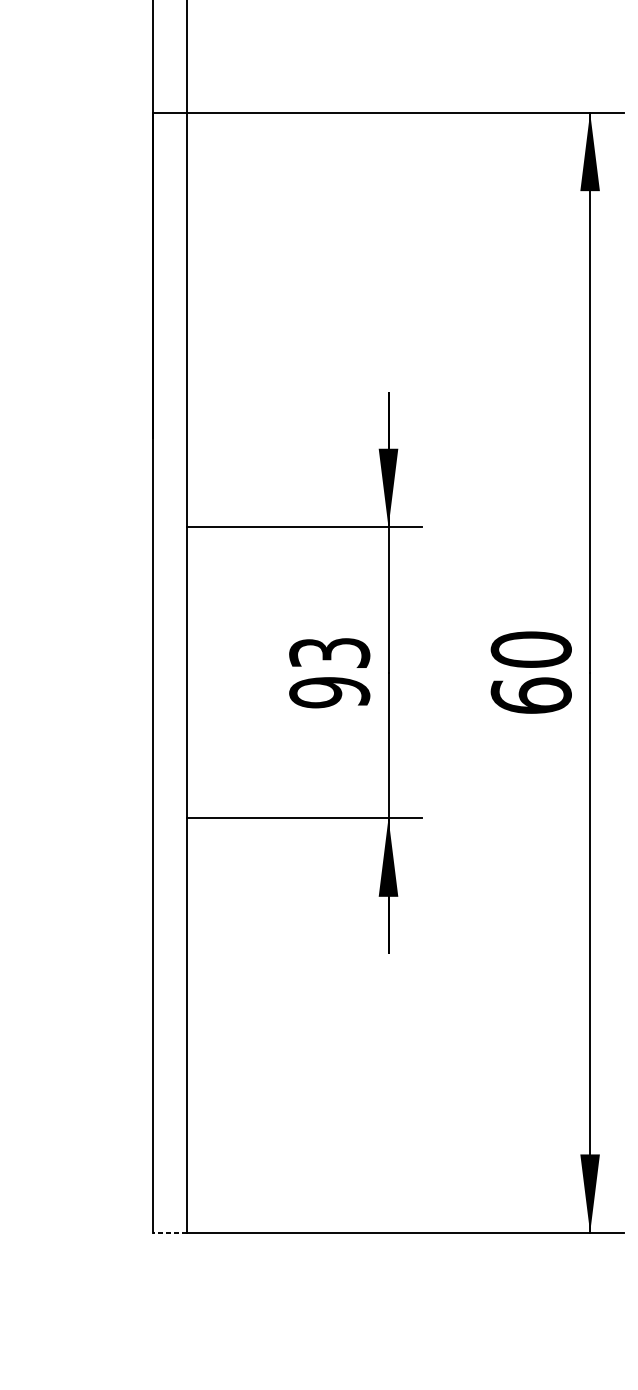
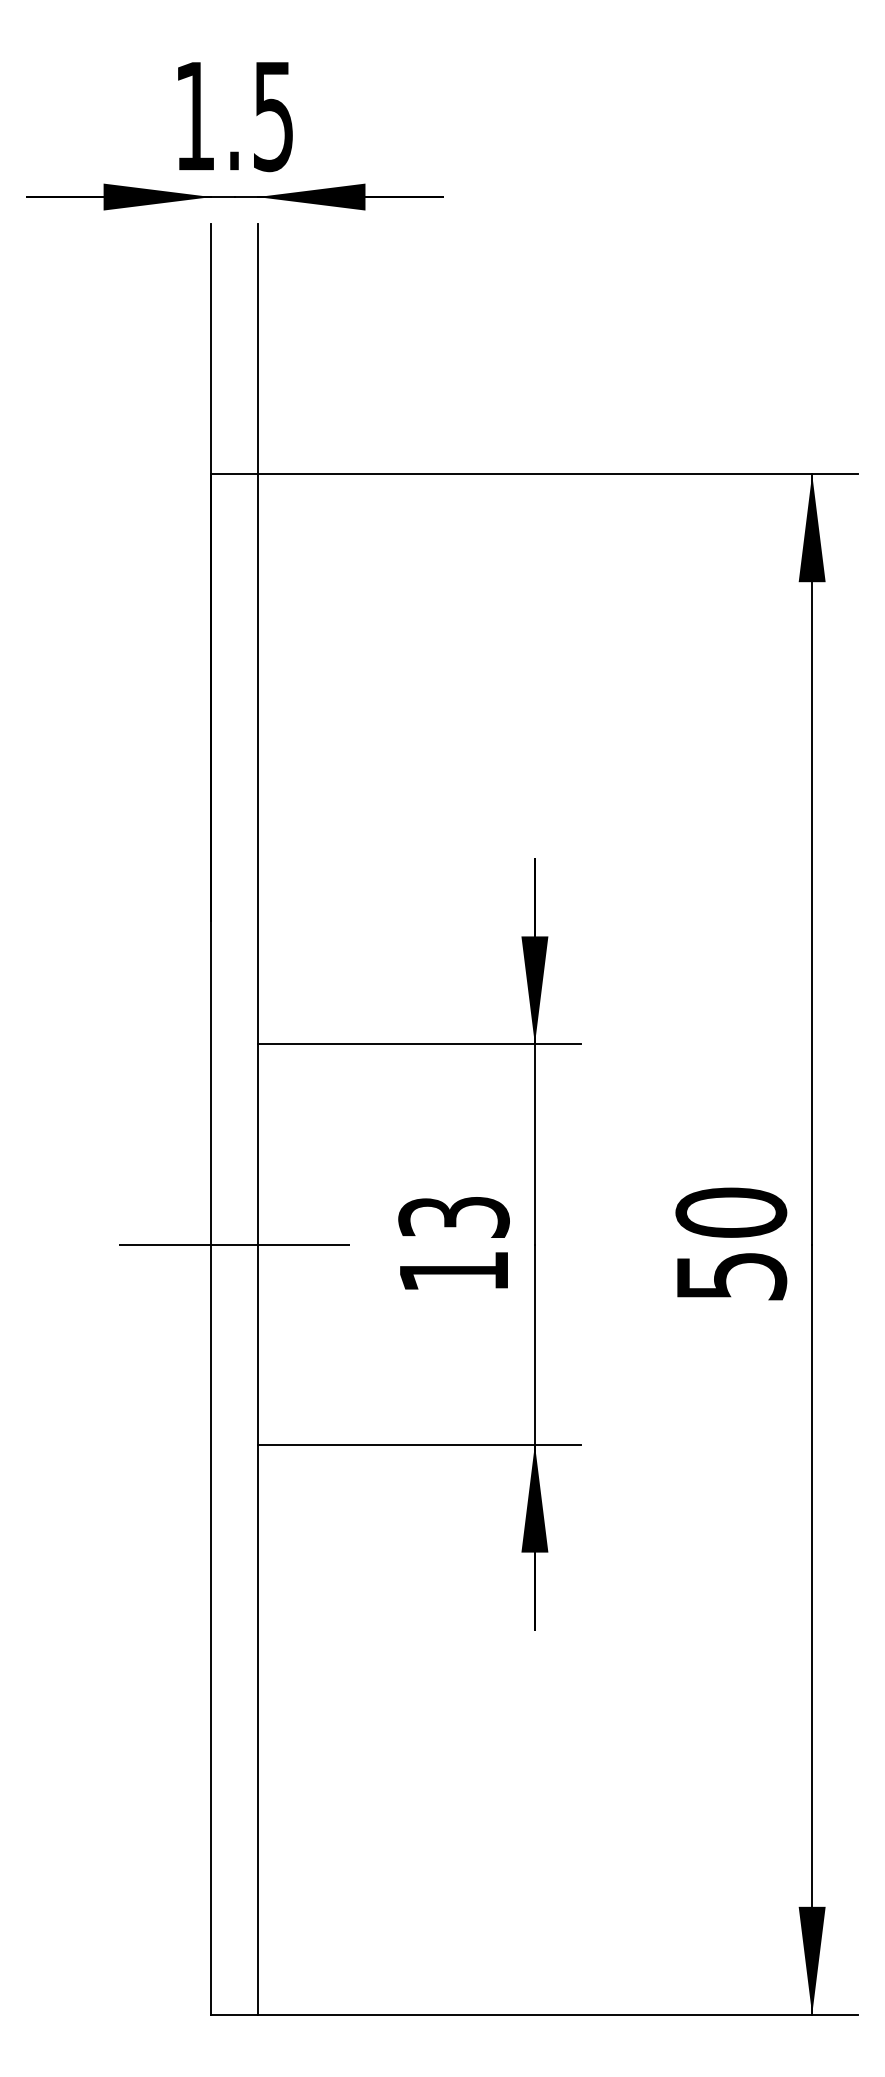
line: (170, 672) -> (234, 1244), added
text: (329, 692) -> (453, 1271), 93 -> 13
text: (531, 695) -> (731, 1275), 60 -> 50
line: (170, 1232) -> (234, 2014), dashed -> solid

